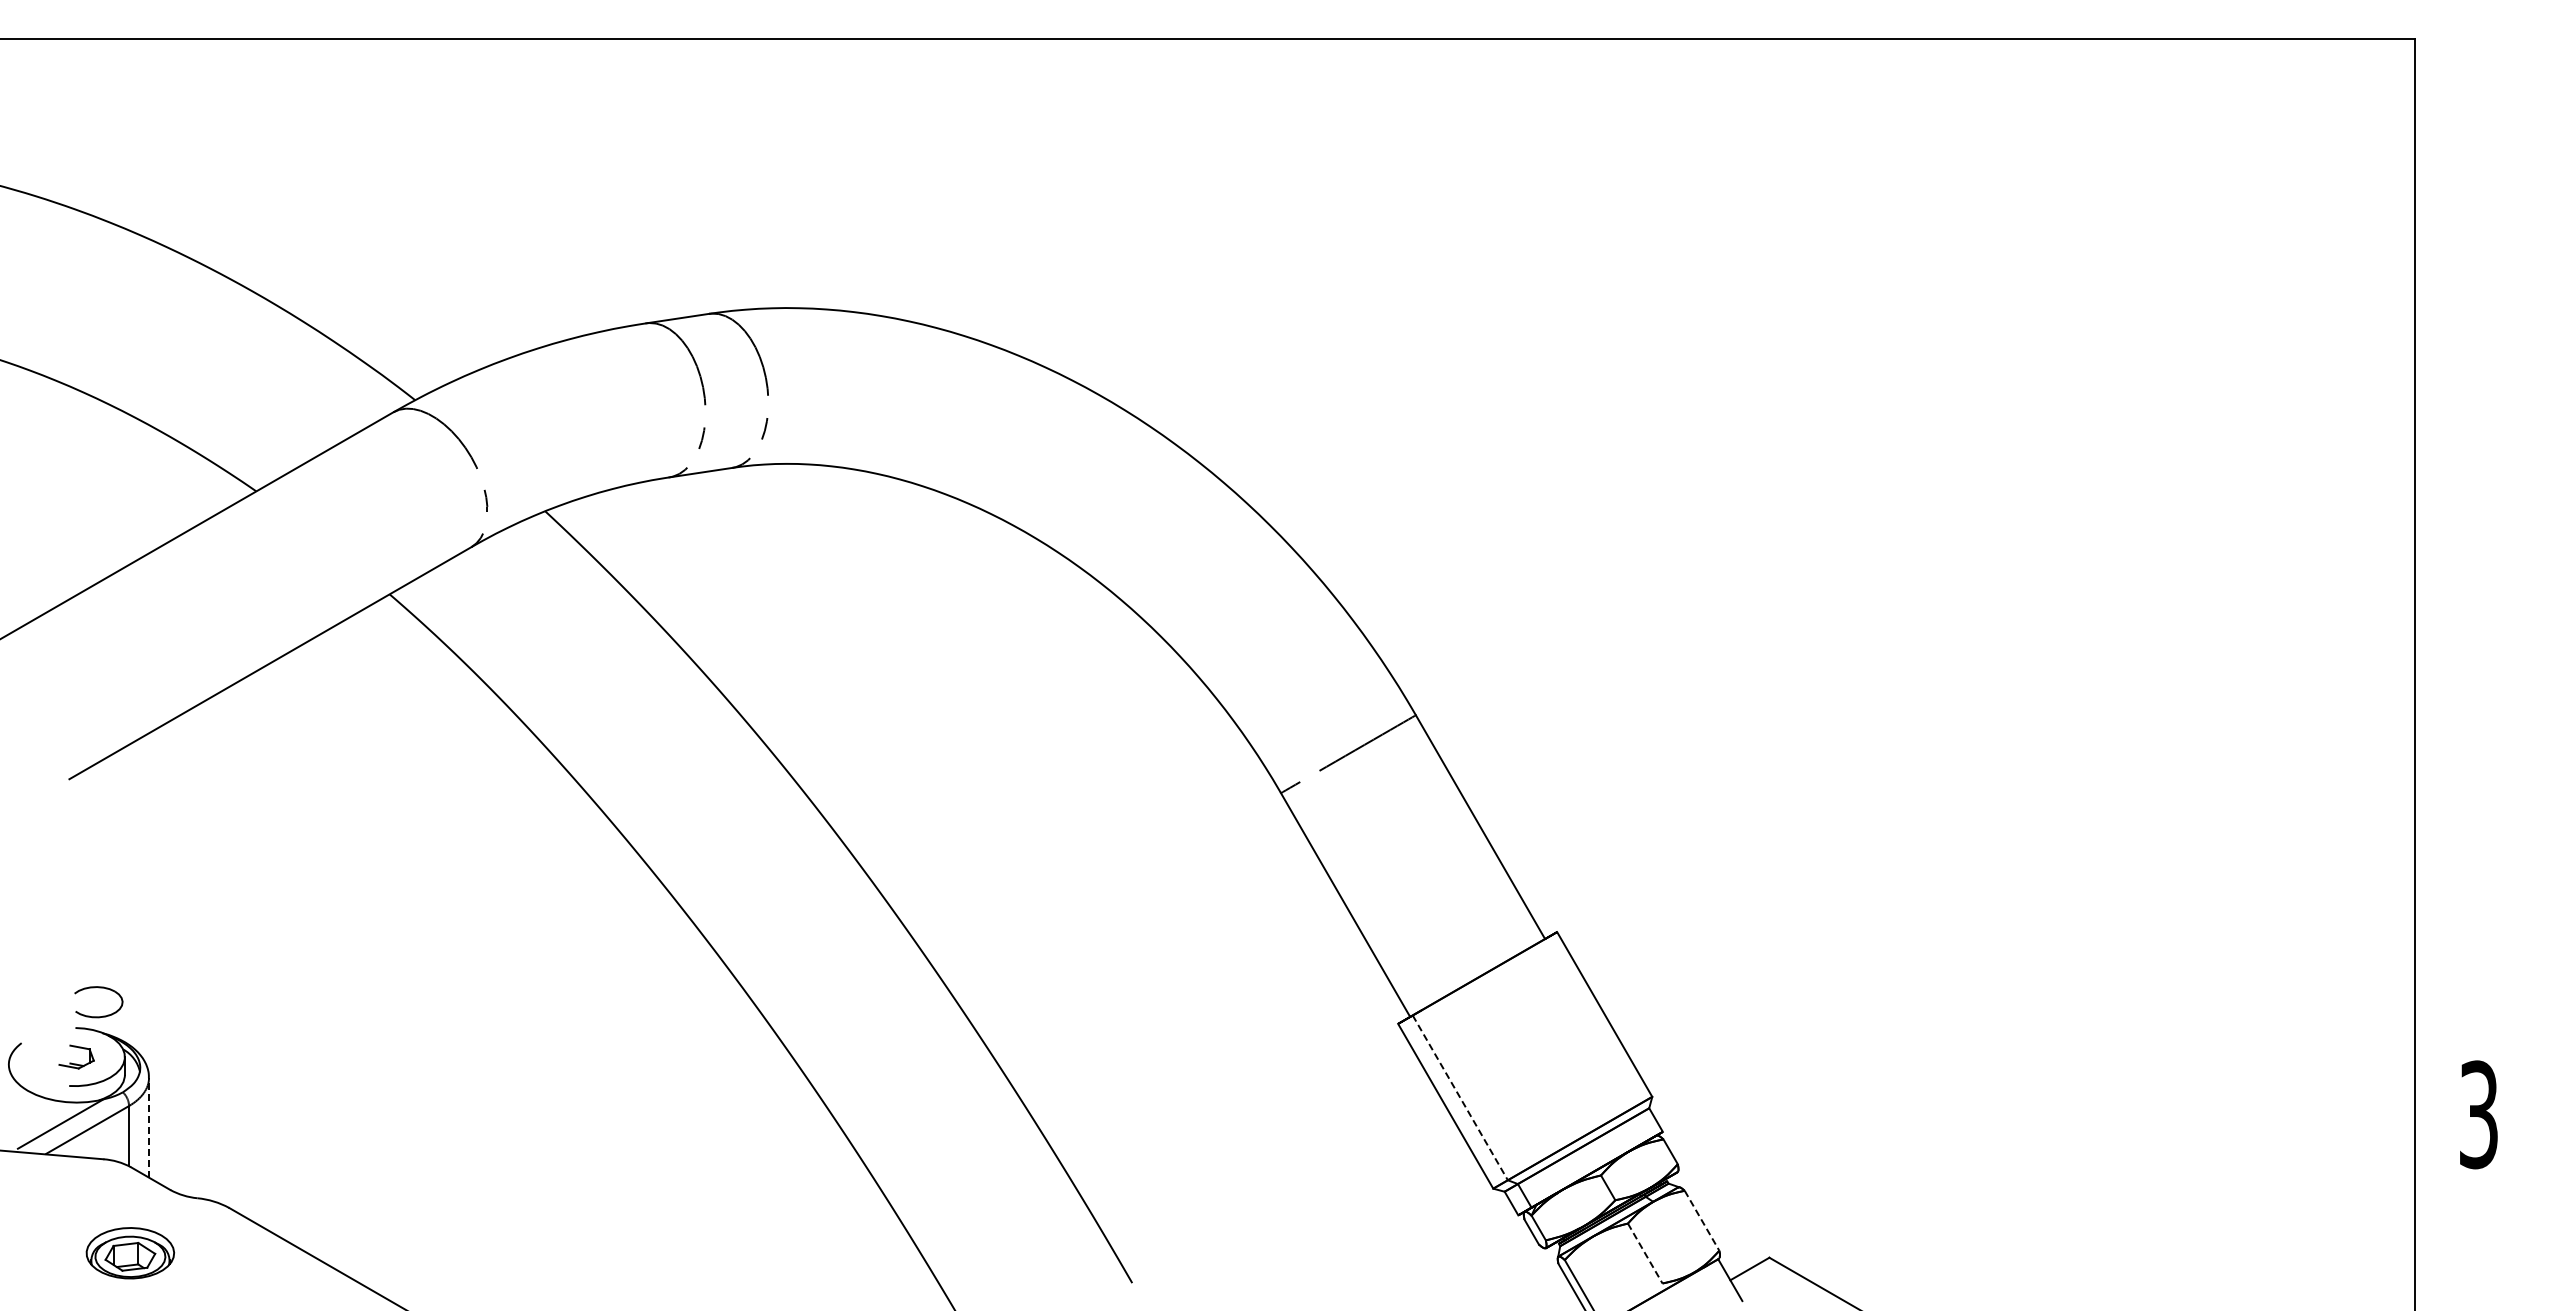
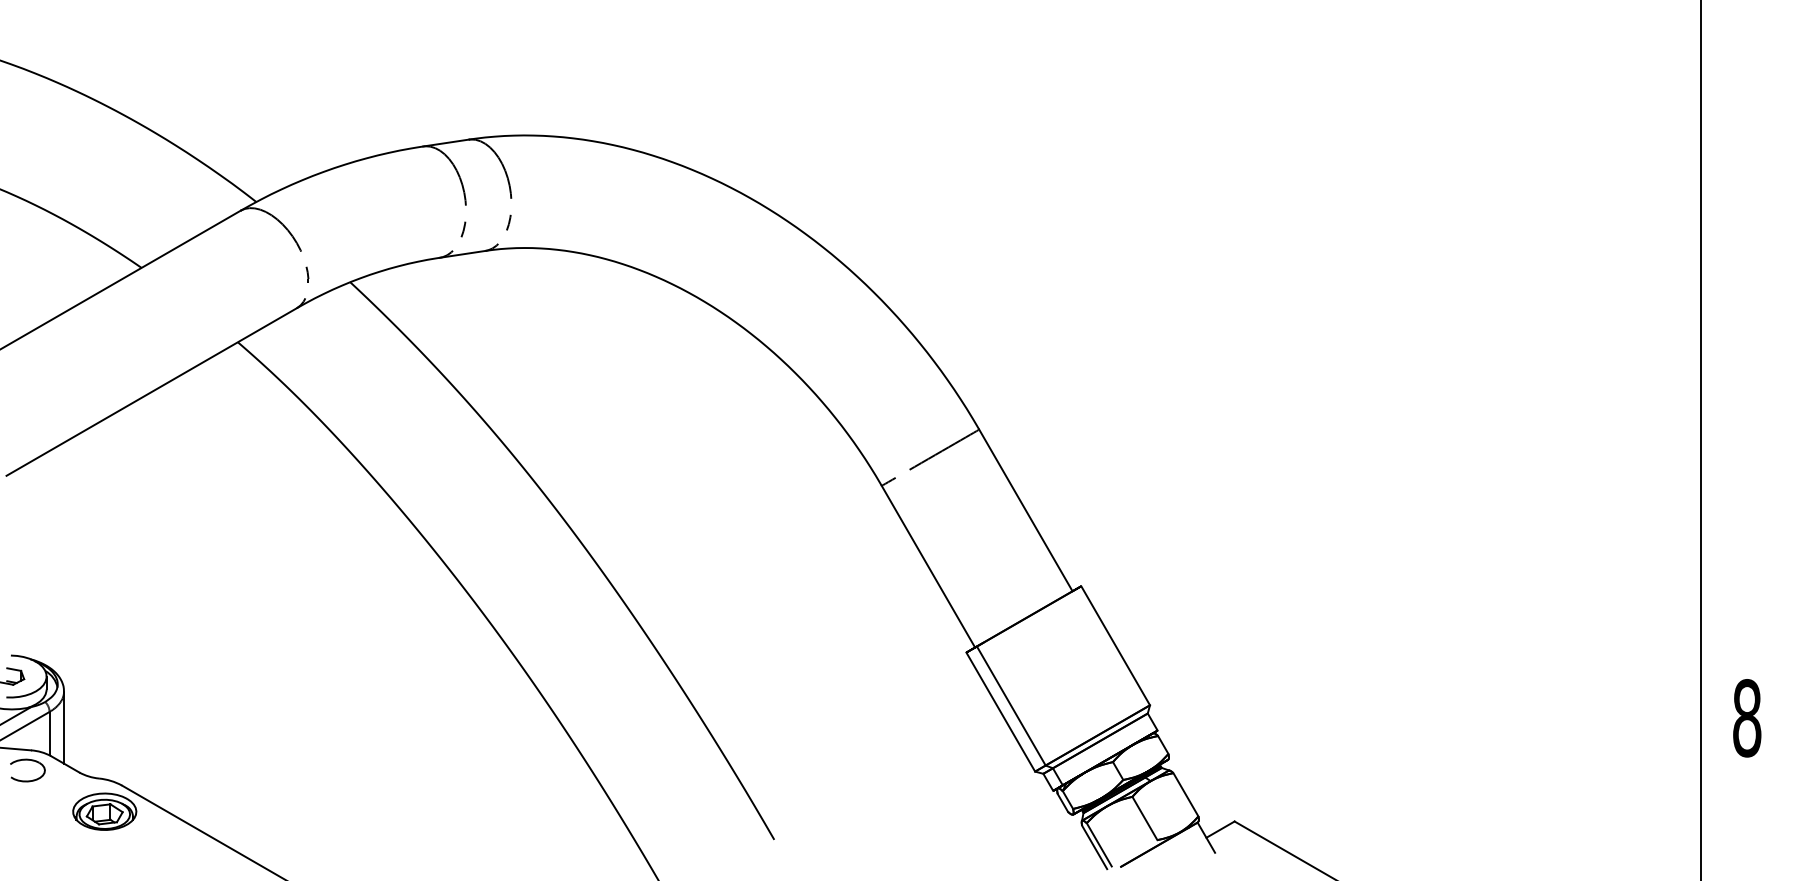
part: (103, 1015) -> (31, 780), moved
line: (1460, 1098) -> (1011, 706), dashed -> solid
text: (2478, 1114) -> (1746, 718), 3 -> 8
line: (149, 1127) -> (64, 727), dashed -> solid
line: (1702, 1220) -> (1186, 794), dashed -> solid
part: (130, 1253) -> (104, 811), moved
line: (1645, 1253) -> (1145, 818), dashed -> solid

